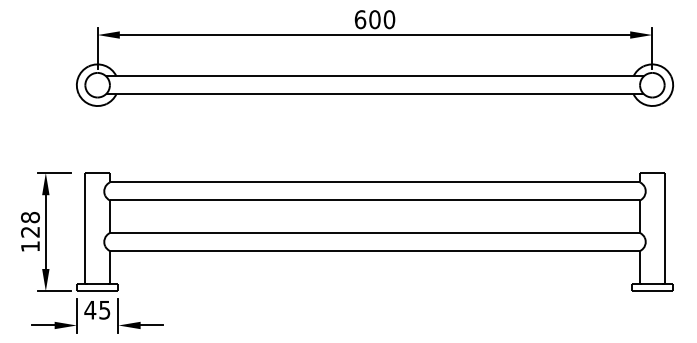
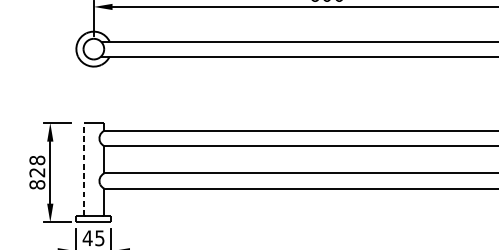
line: (85, 227) -> (83, 168), solid -> dashed
text: (30, 246) -> (37, 184), 128 -> 828

